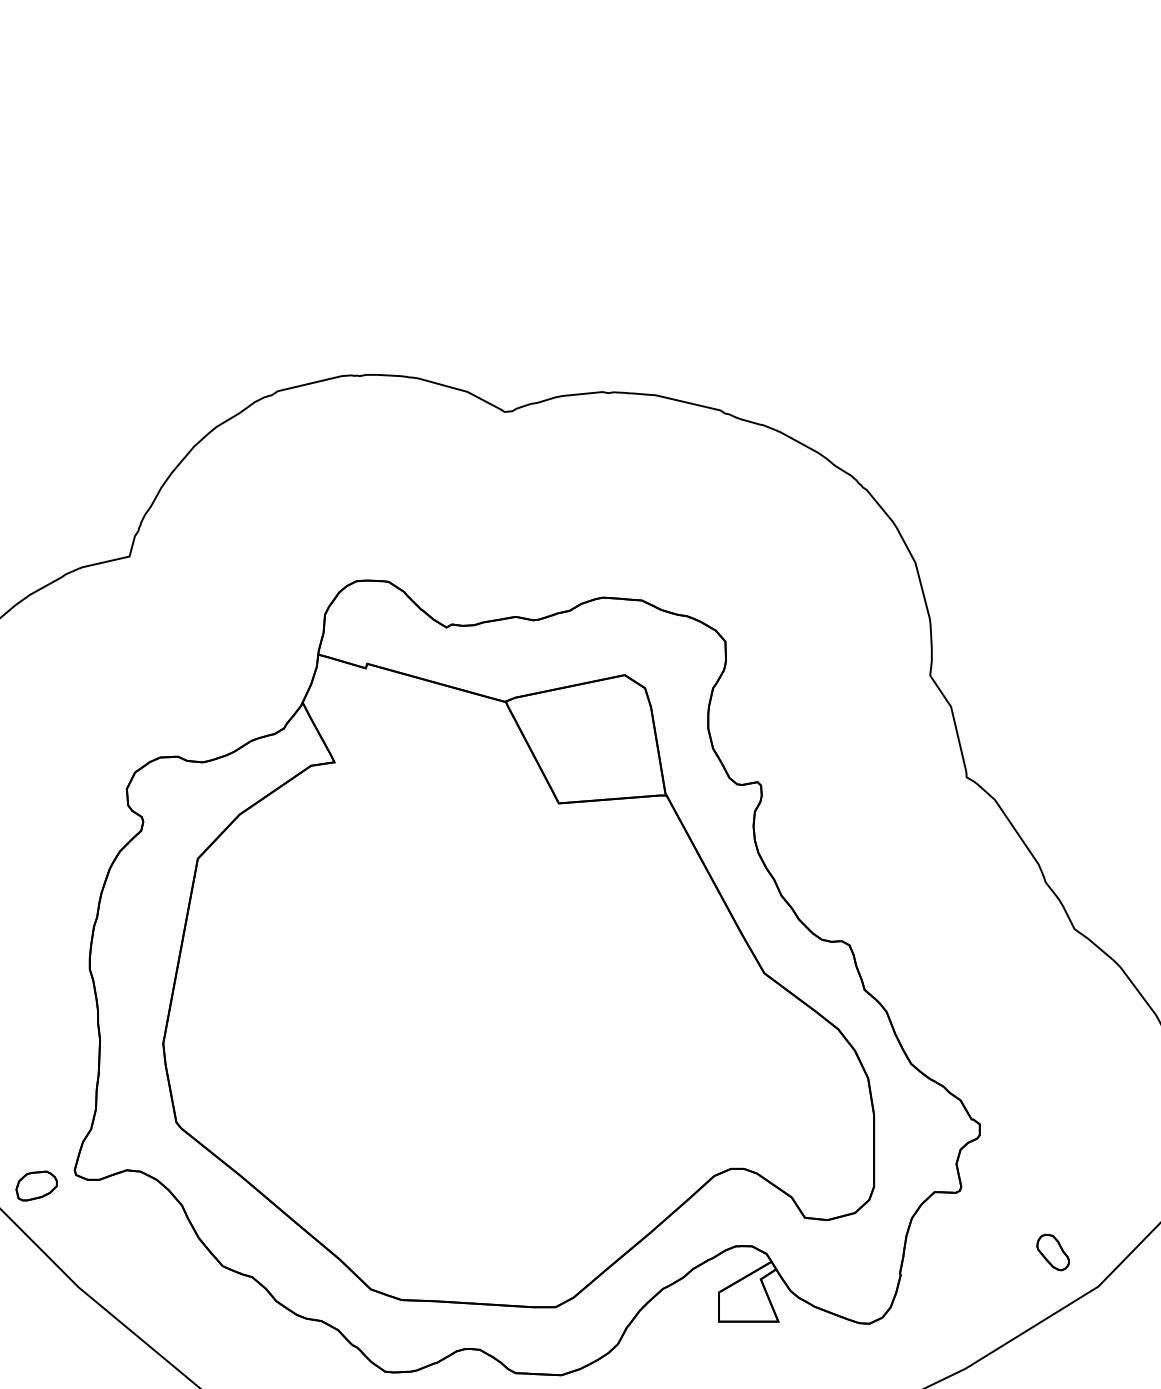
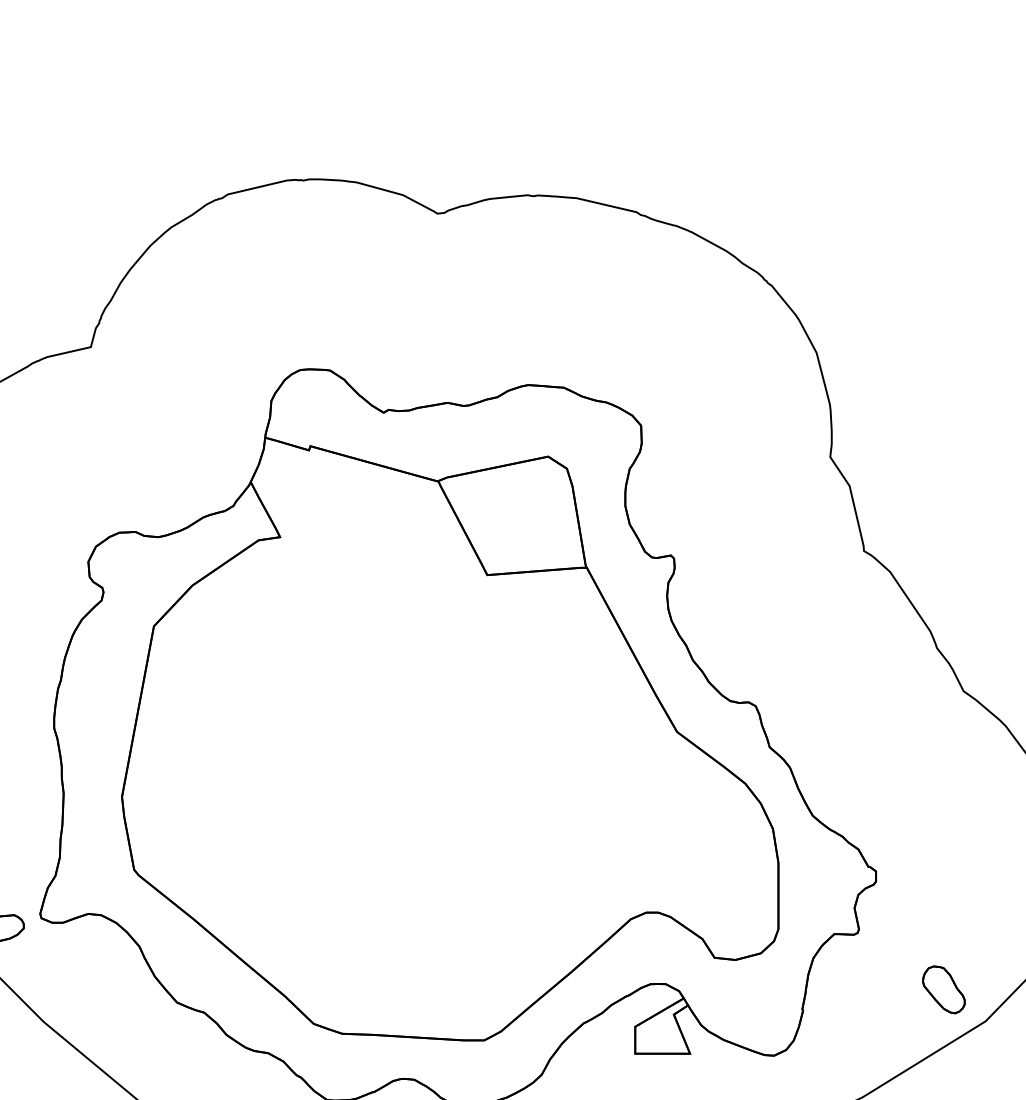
part: (1052, 1252) -> (943, 989), size x1.43

